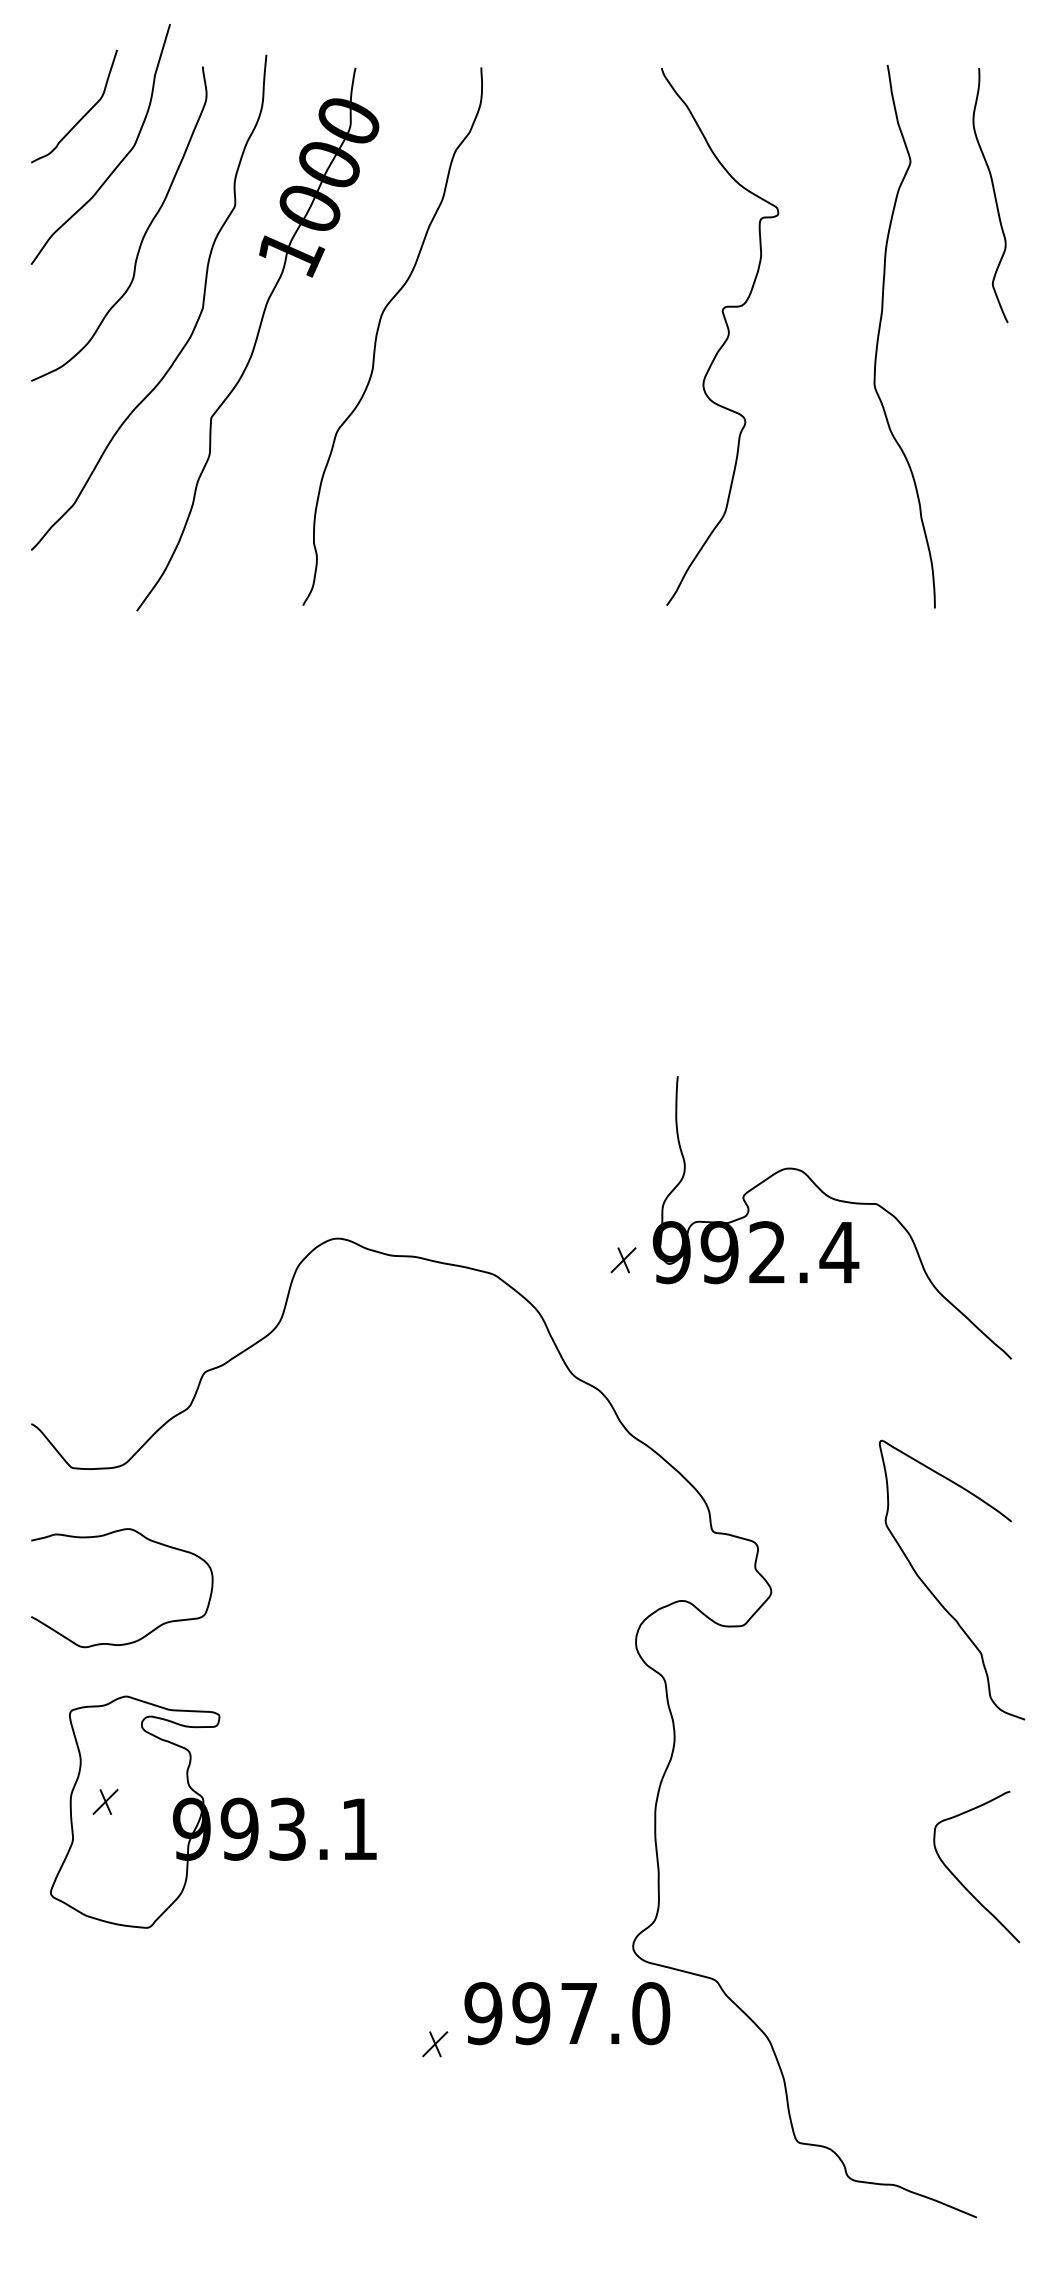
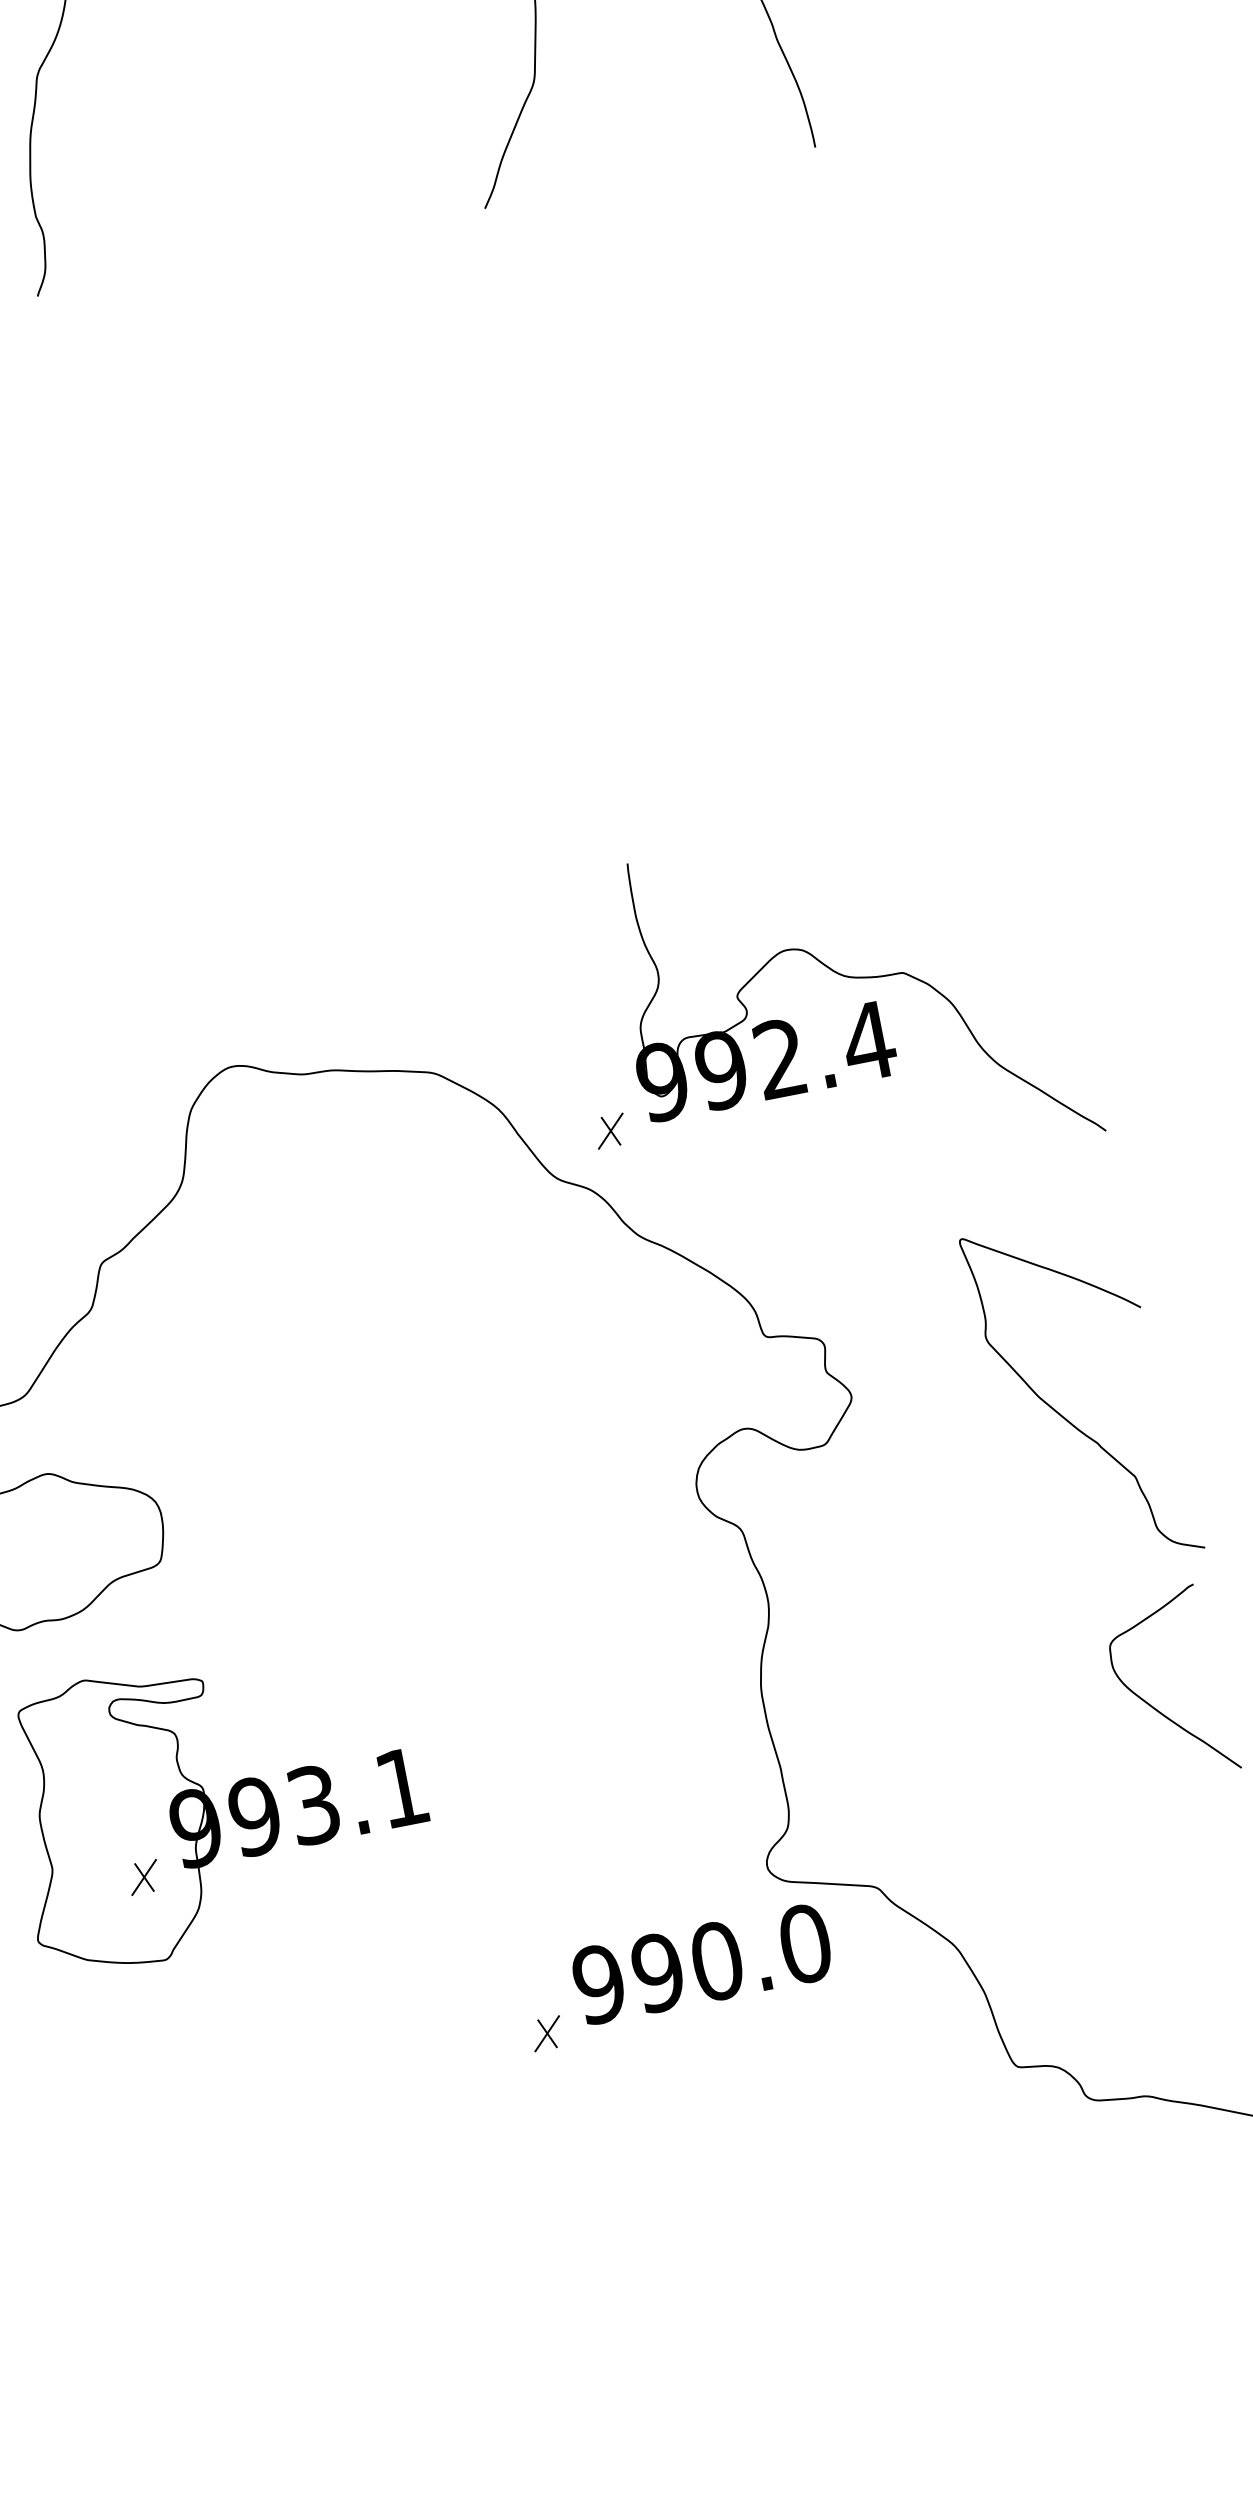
part: (840, 1224) -> (863, 1006), moved
part: (623, 1260) -> (610, 1131), moved
curve: (934, 1594) -> (1063, 1415), moved
part: (105, 1801) -> (143, 1876), moved
text: (579, 2013) -> (717, 1961), 997.0 -> 990.0

